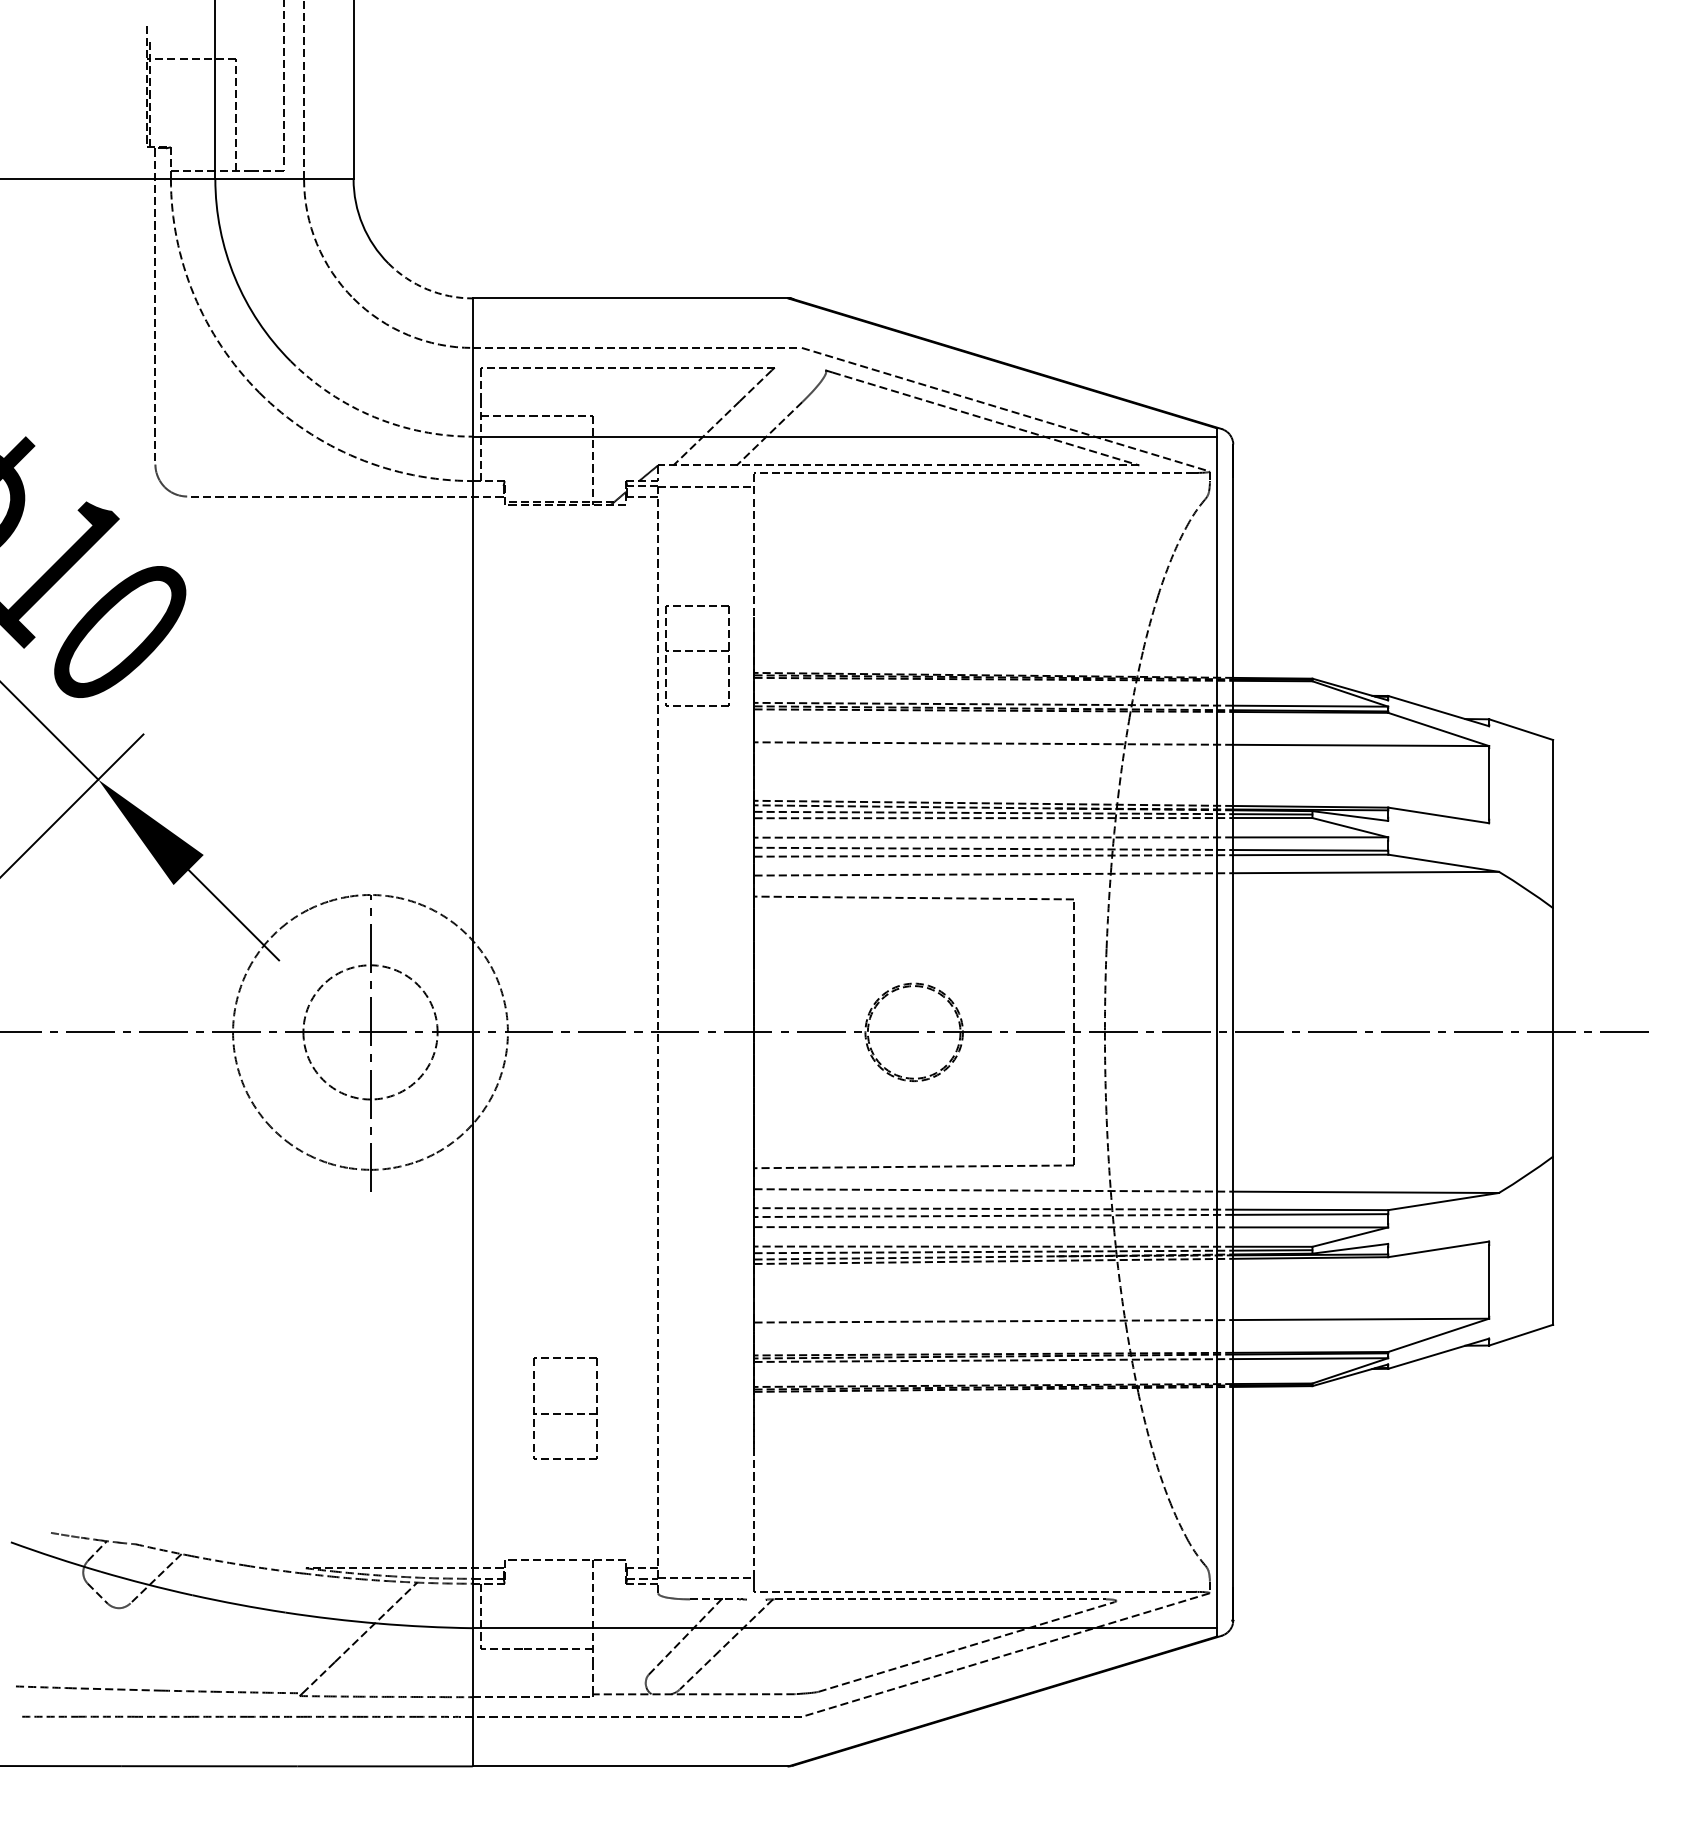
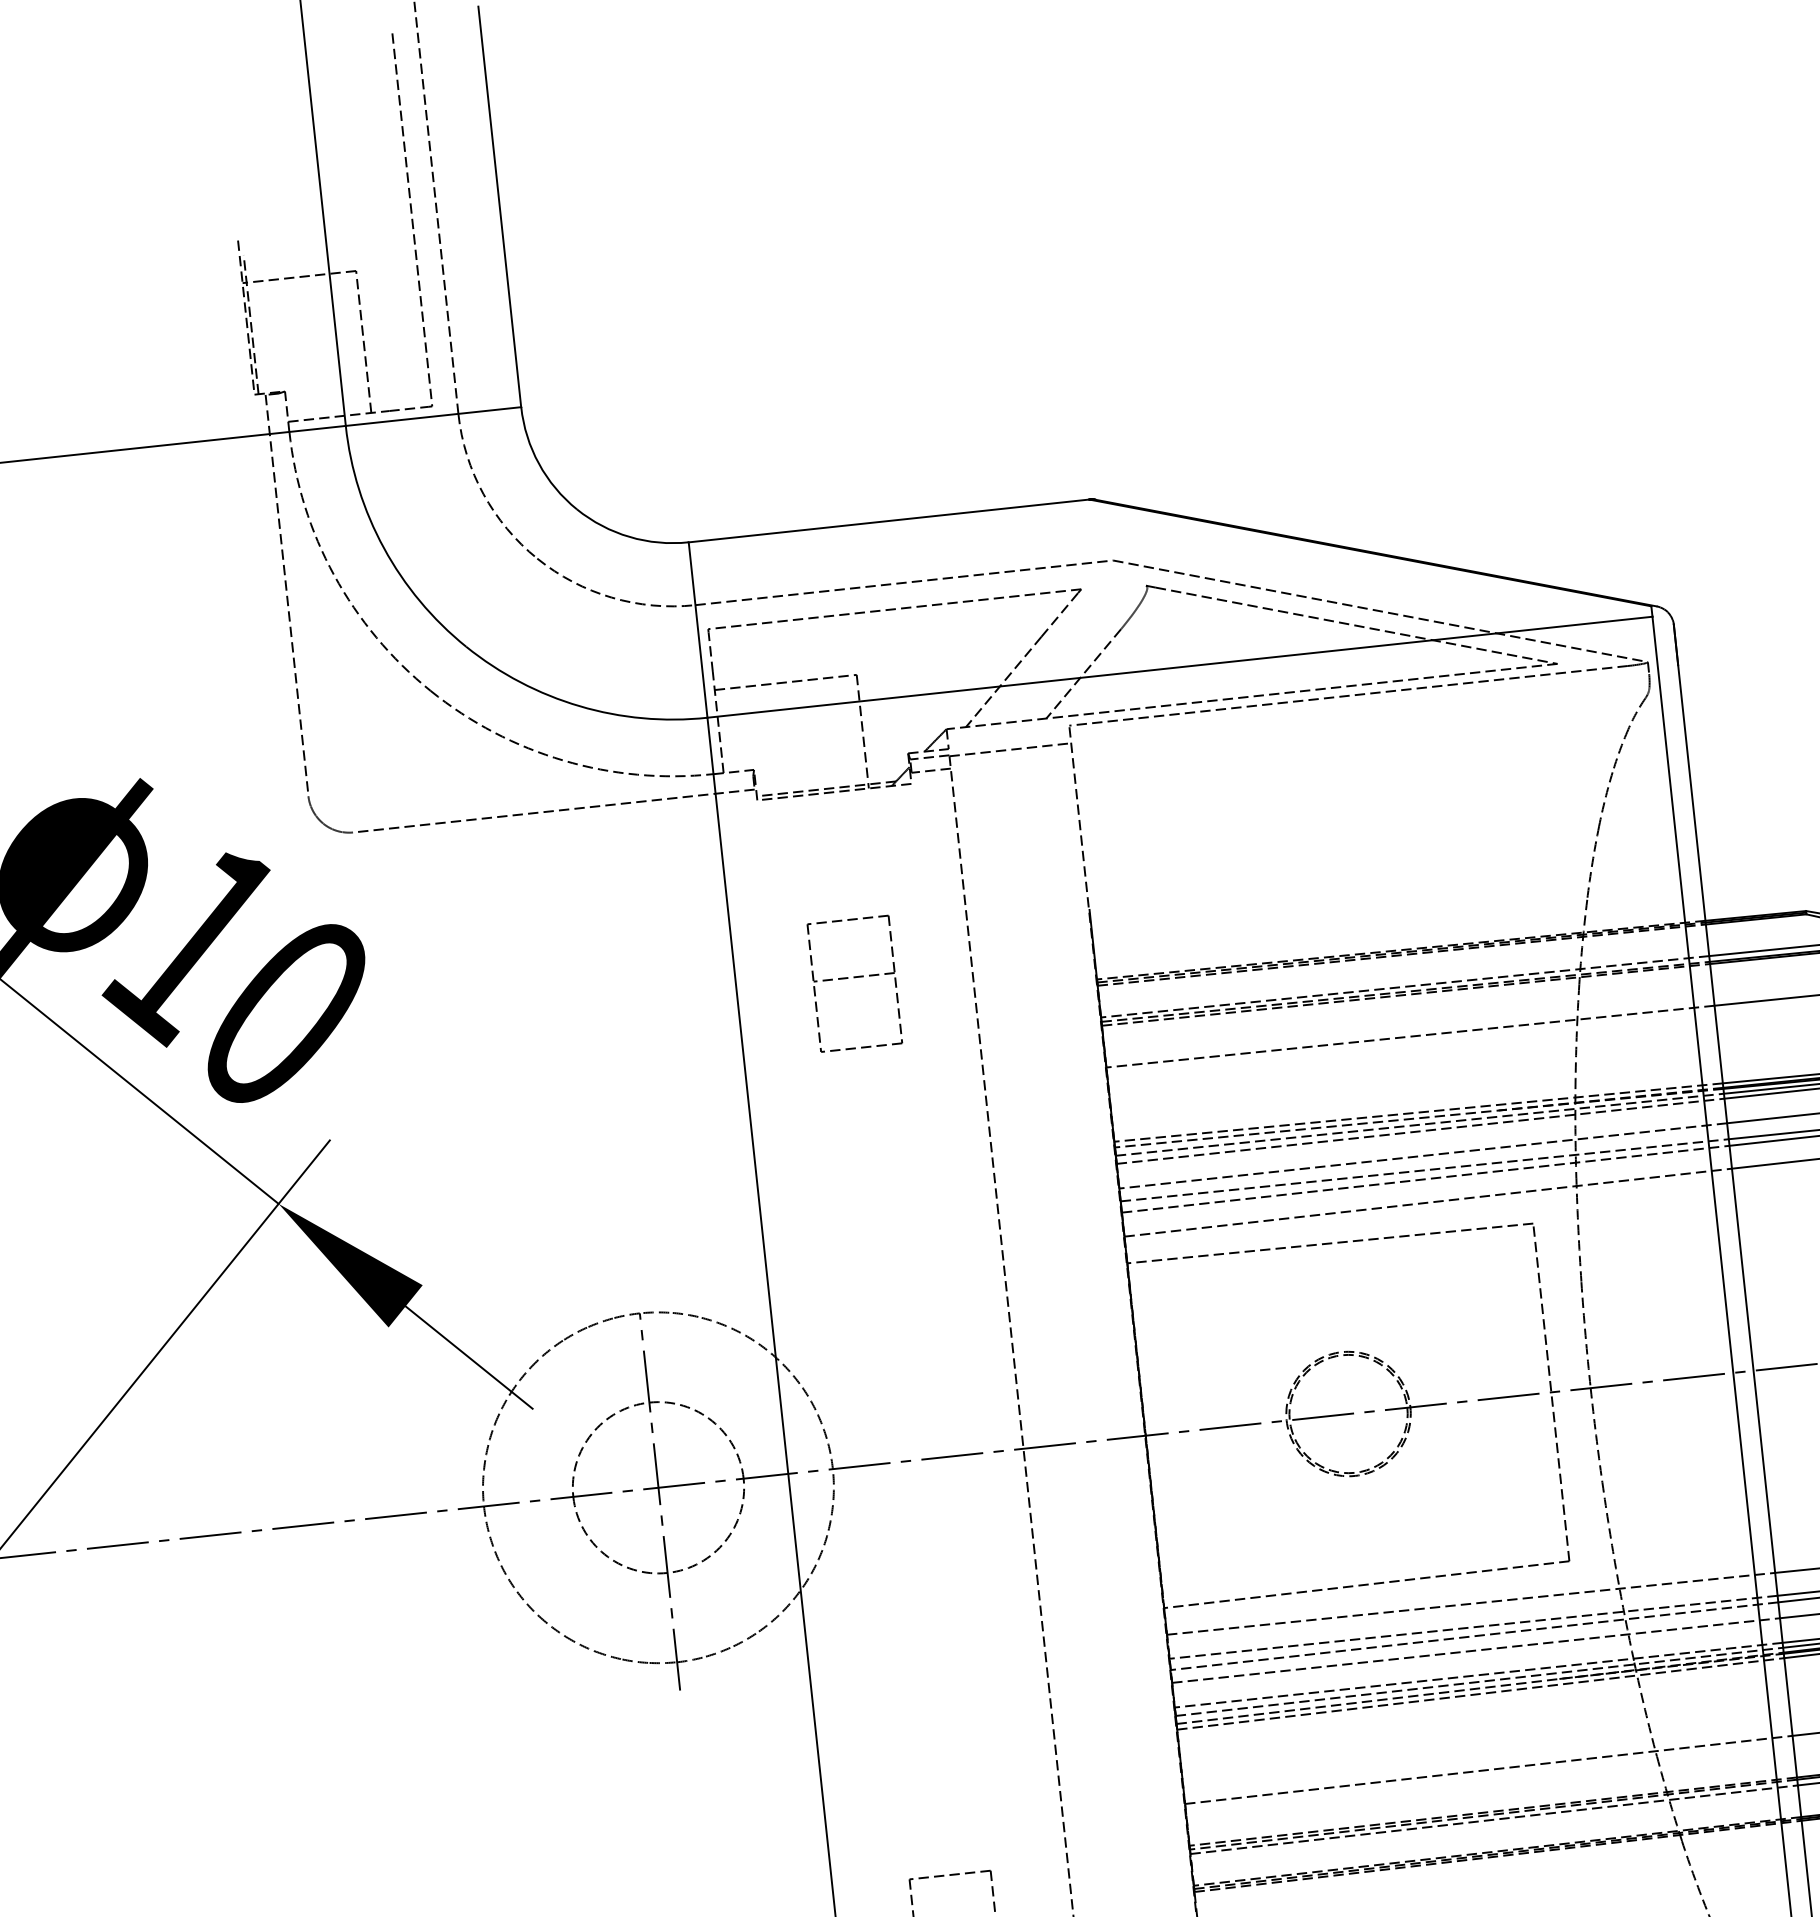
arc: (427, 289) -> (630, 537), dashed -> solid
arc: (374, 417) -> (580, 706), dashed -> solid
part: (697, 655) -> (854, 982), moved

